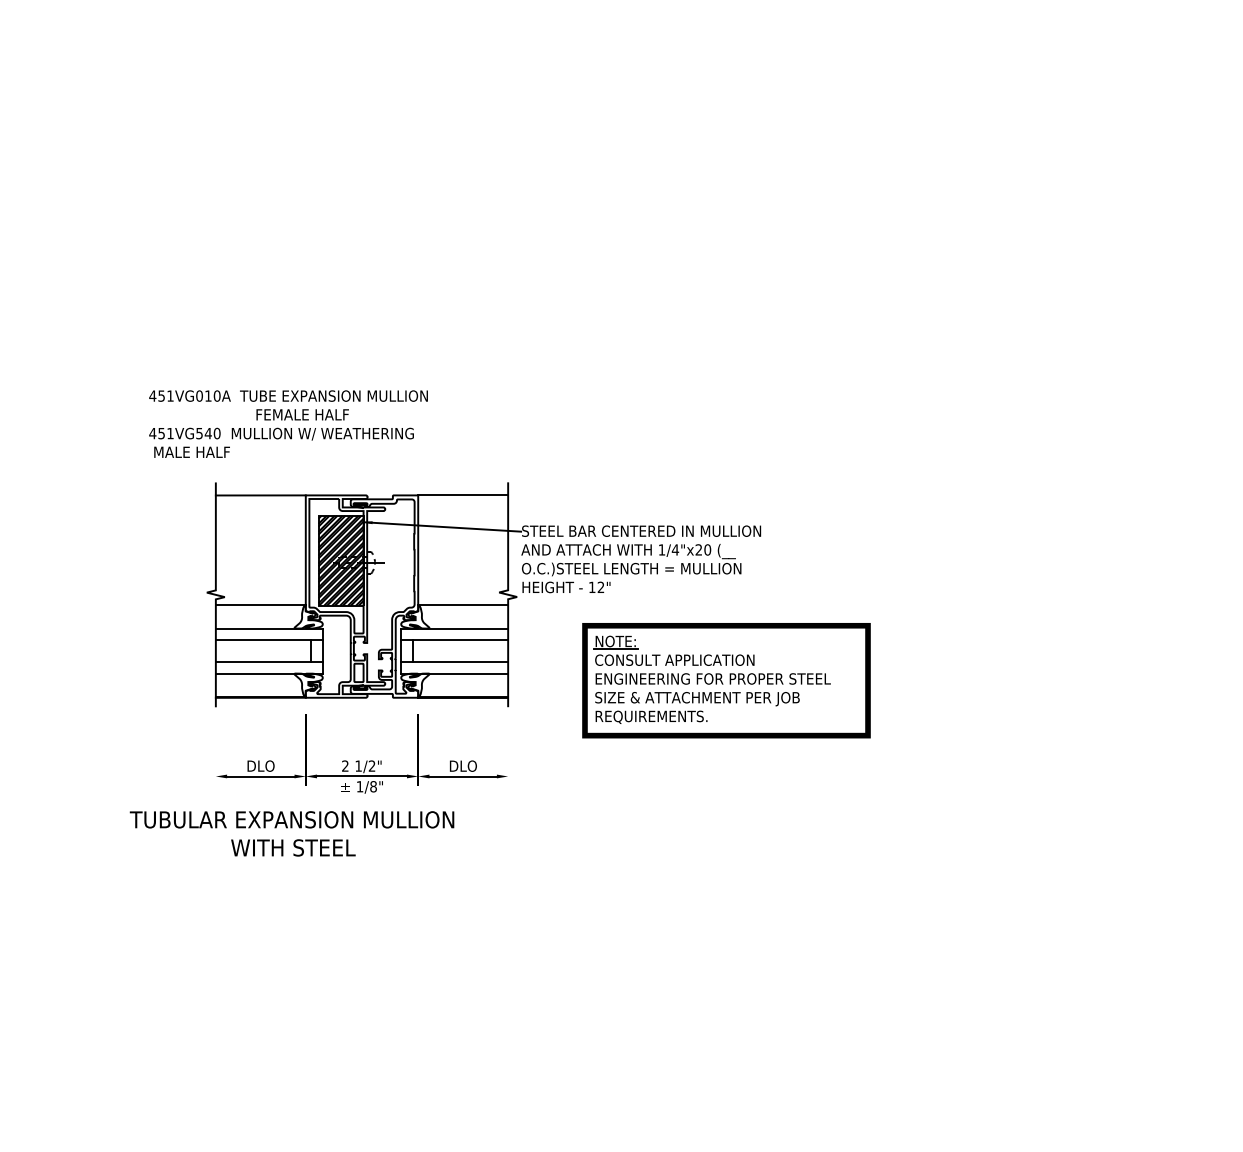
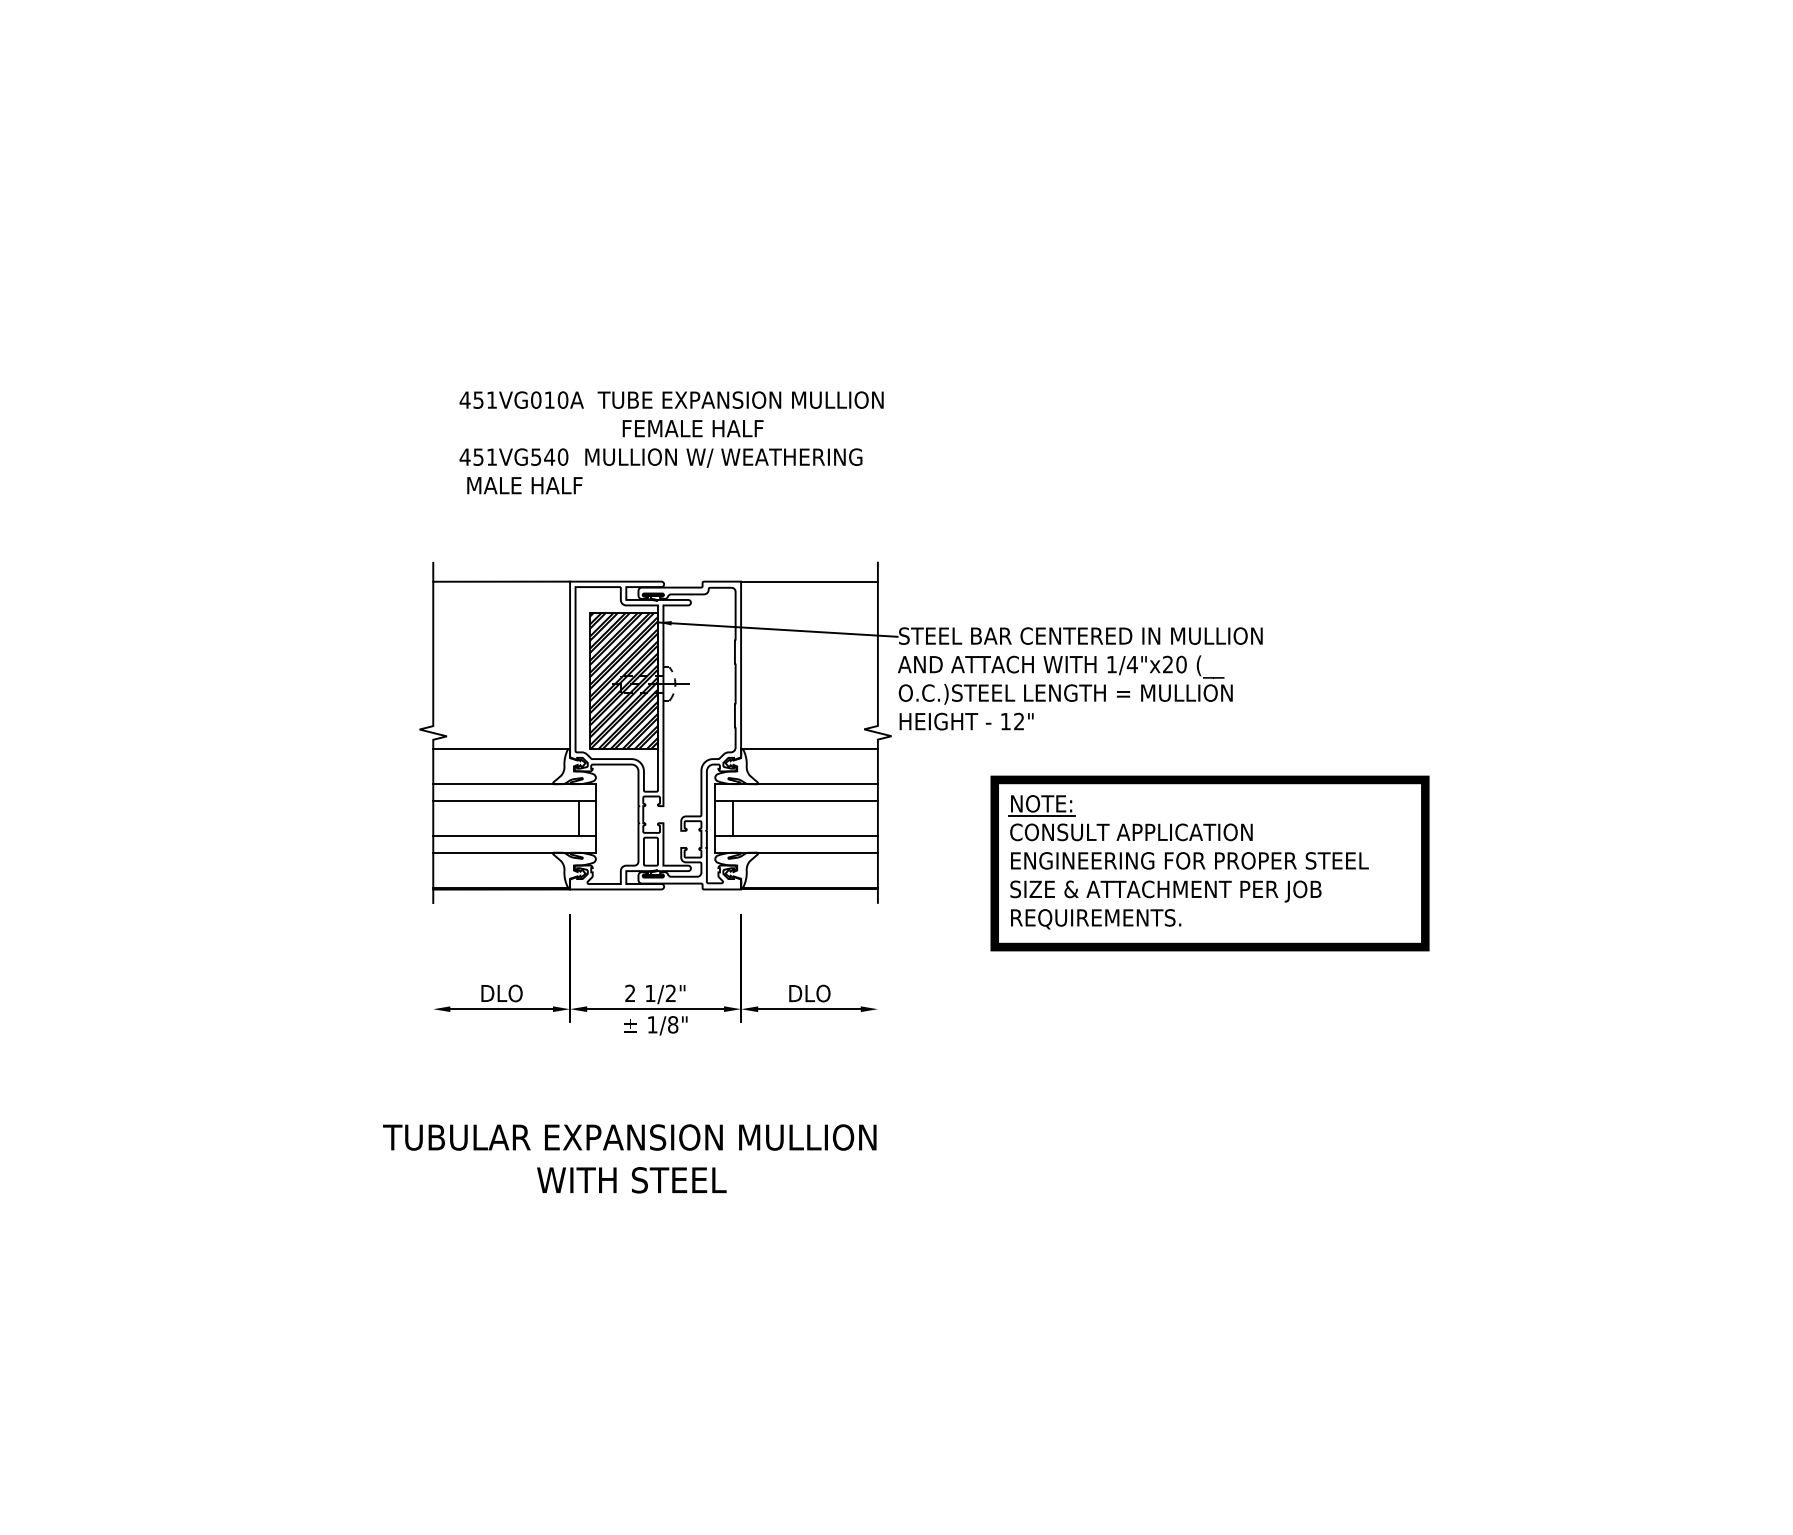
text: (288, 423) -> (671, 441), moved
text: (291, 833) -> (628, 1158), moved

